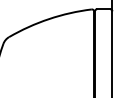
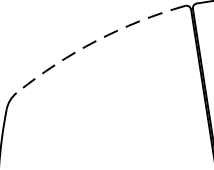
arc: (49, 19) -> (97, 41), solid -> dashed

